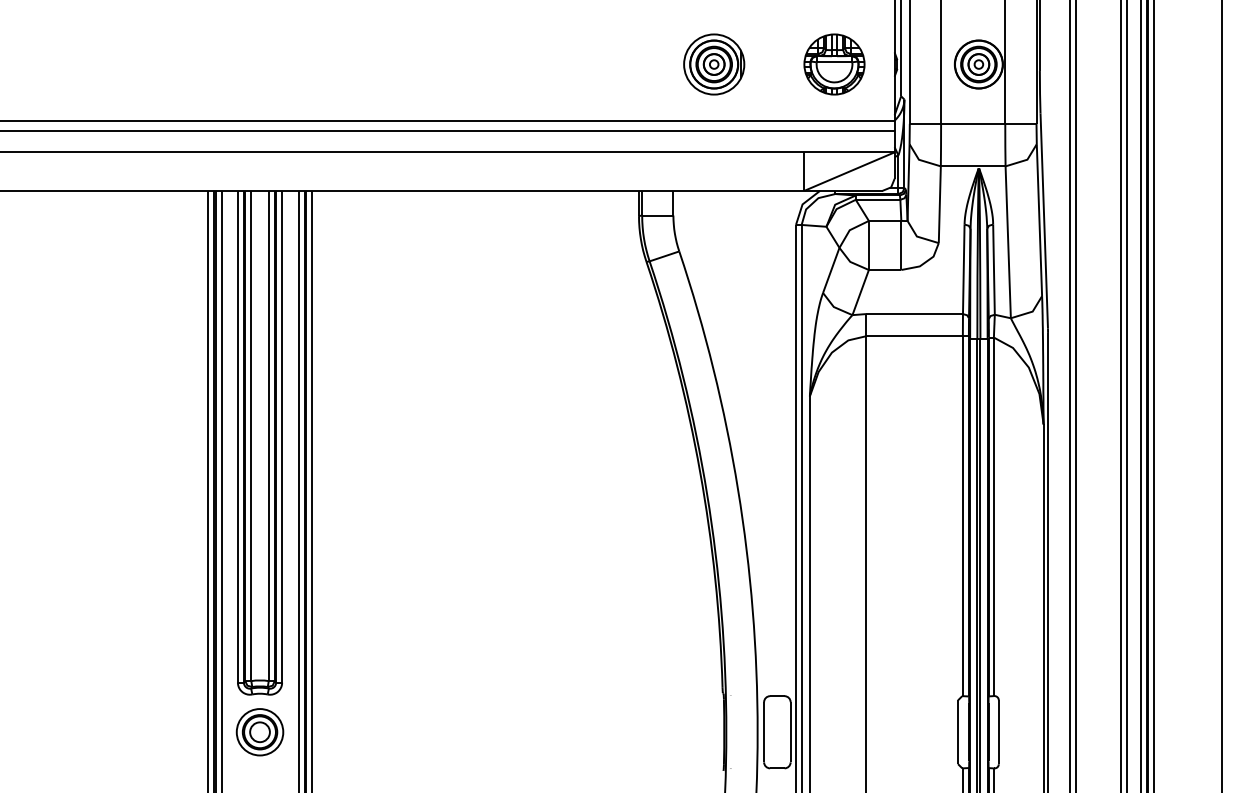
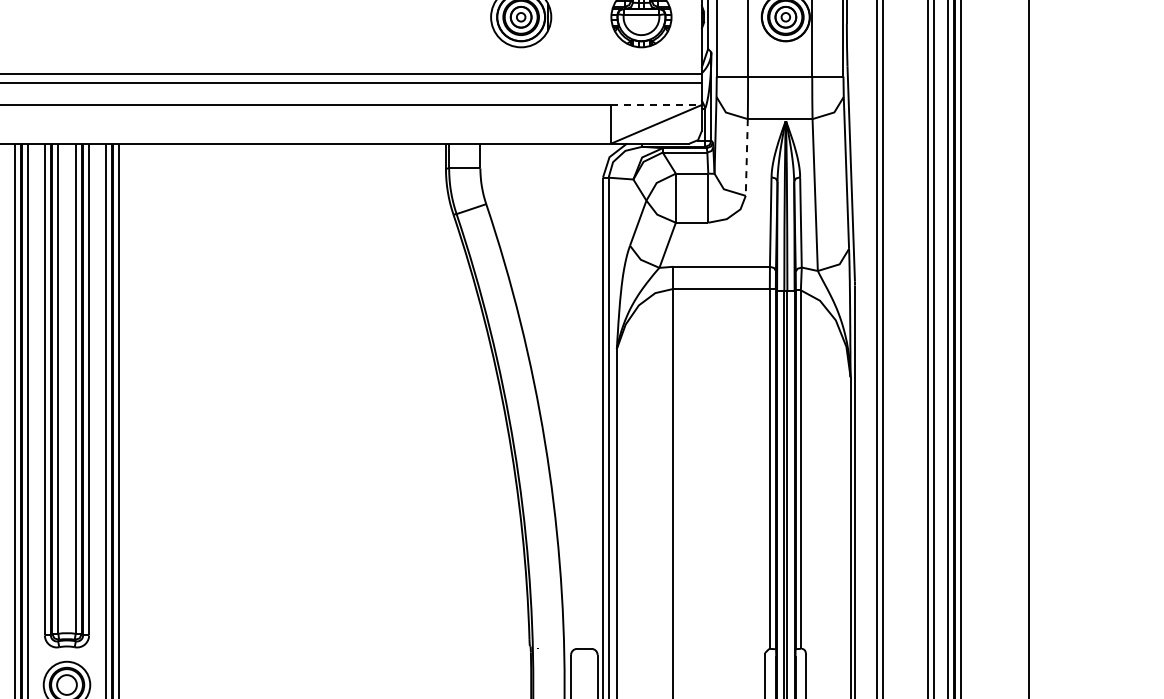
line: (850, 152) -> (657, 105), solid -> dashed
line: (939, 205) -> (746, 158), solid -> dashed

